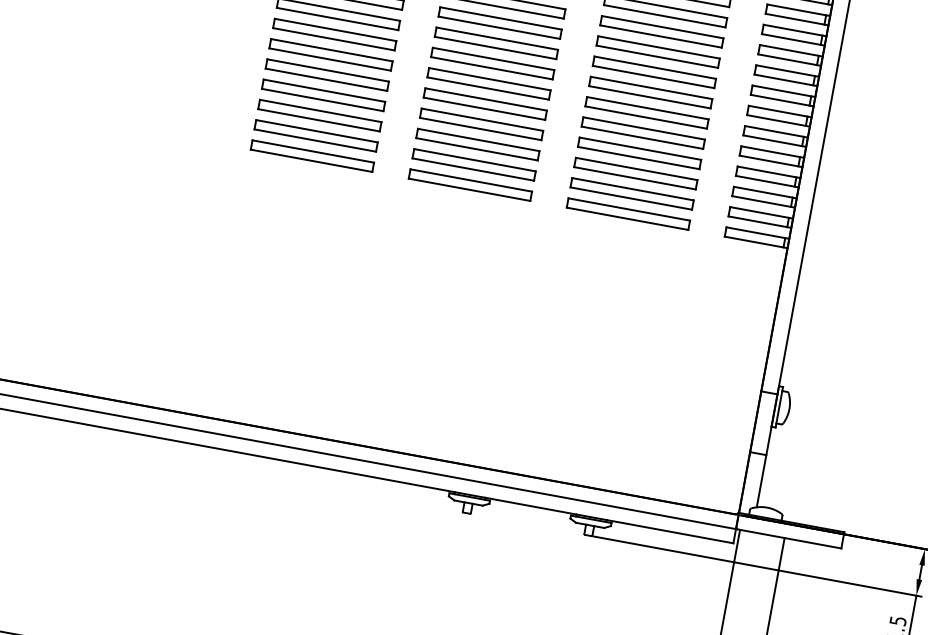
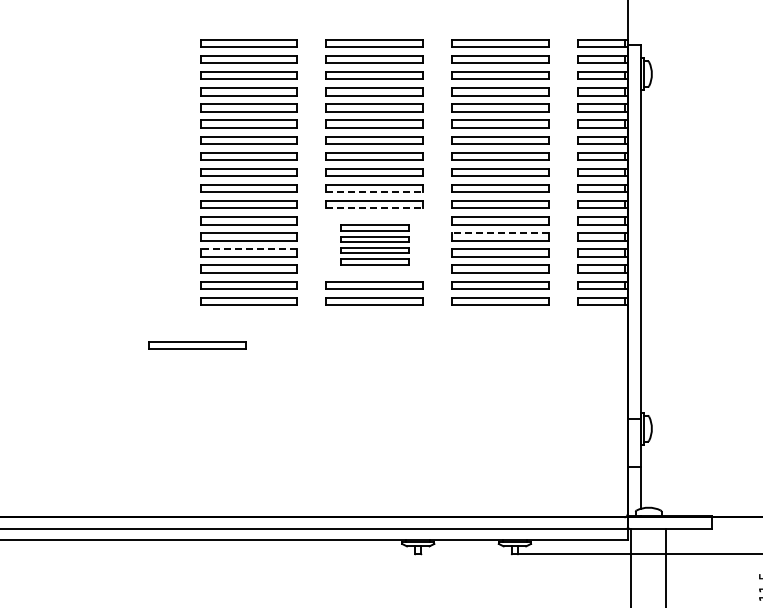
line: (496, 48) -> (375, 192), solid -> dashed
line: (492, 68) -> (375, 208), solid -> dashed
line: (323, 90) -> (248, 249), solid -> dashed
part: (483, 113) -> (374, 244), size x0.7
line: (642, 128) -> (499, 233), solid -> dashed
part: (237, 199) -> (197, 345), added

